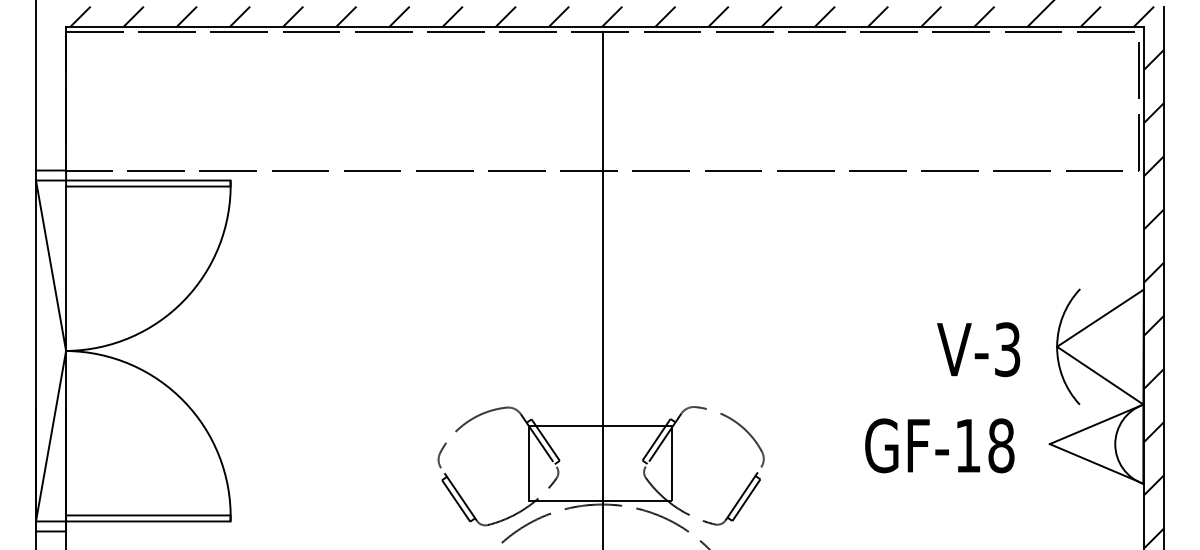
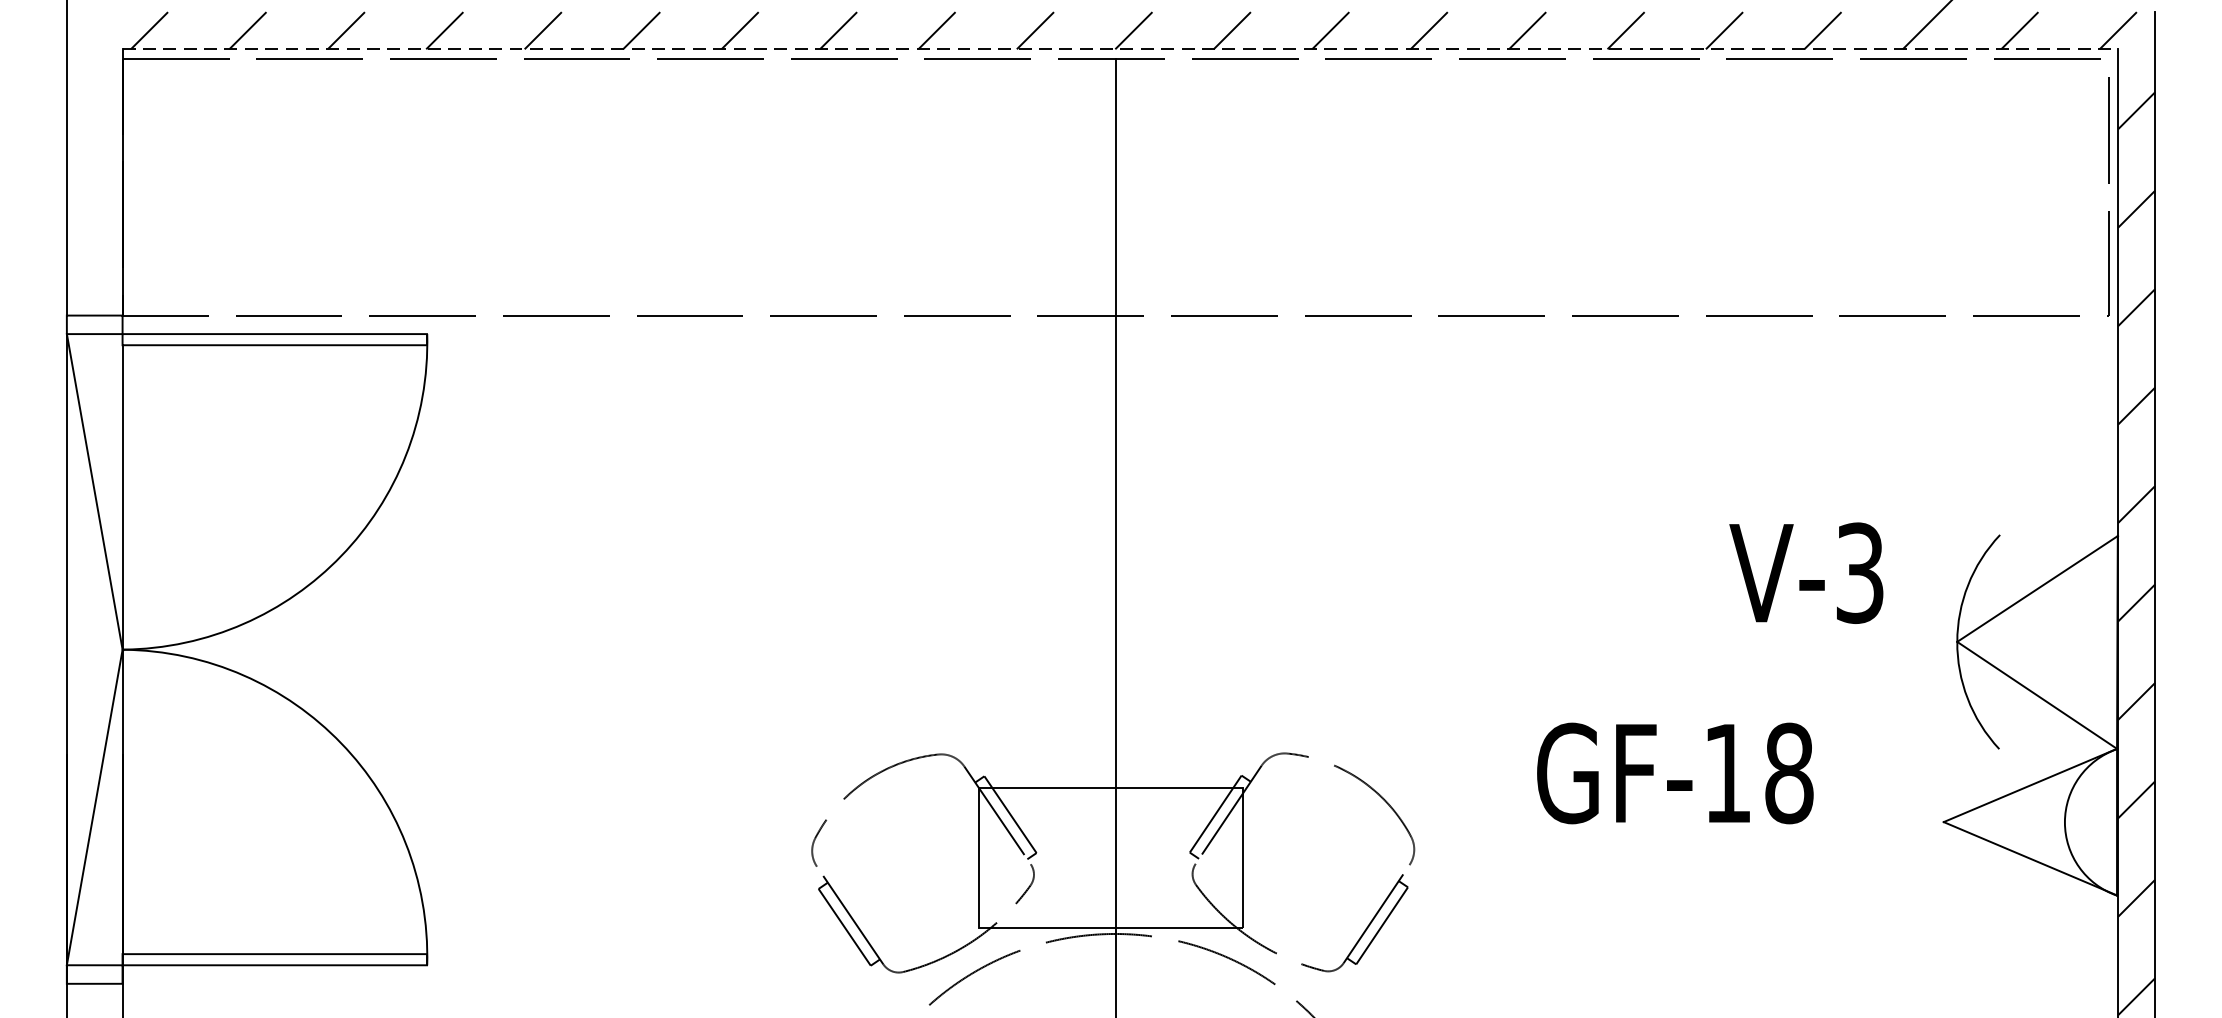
line: (605, 26) -> (1121, 48), solid -> dashed
text: (978, 349) -> (1806, 572), moved
text: (939, 445) -> (1674, 772), moved

